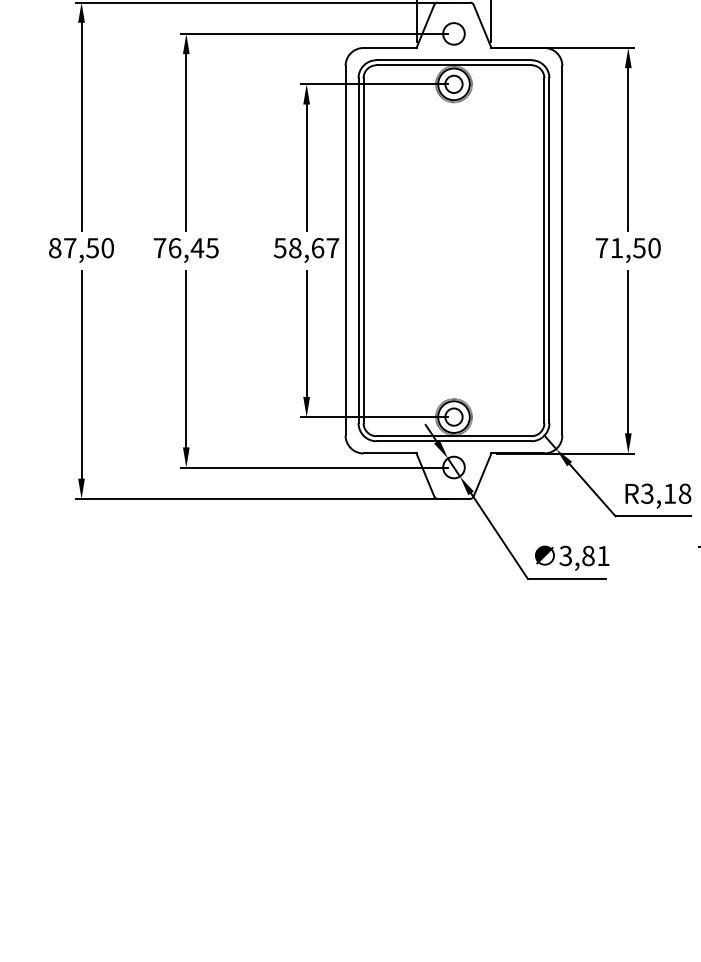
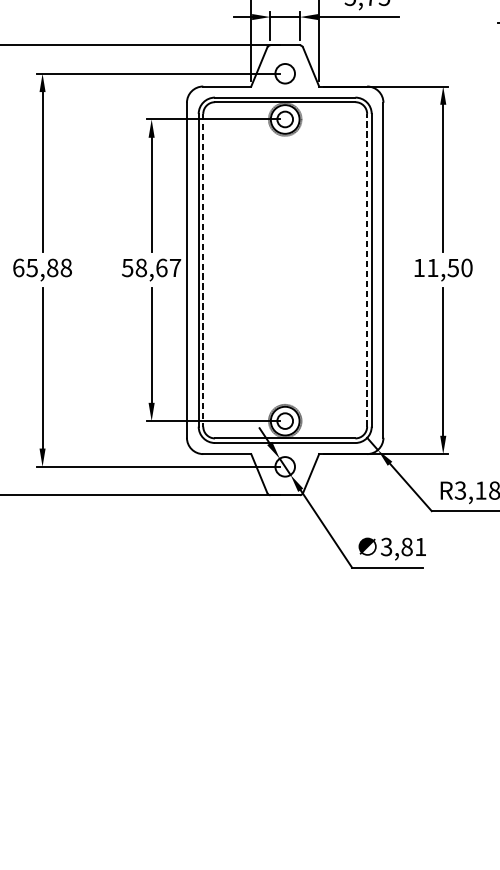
text: (185, 248) -> (41, 268), 76,45 -> 65,88
text: (601, 248) -> (418, 268), 71,50 -> 11,50
line: (363, 250) -> (203, 270), solid -> dashed
line: (544, 250) -> (367, 270), solid -> dashed

